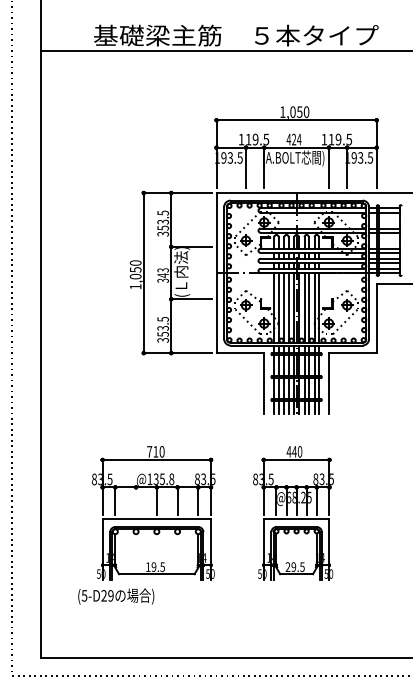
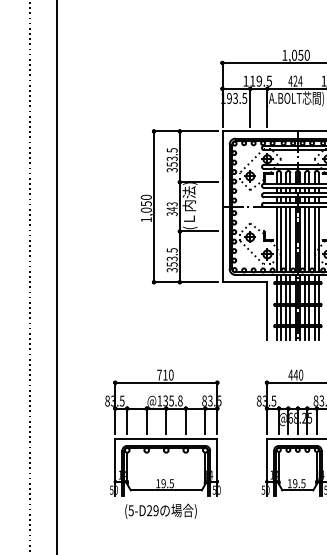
line: (136, 500) -> (147, 420), added
text: (287, 566) -> (289, 483), 29.5 -> 19.5
text: (116, 596) -> (161, 511), moved

